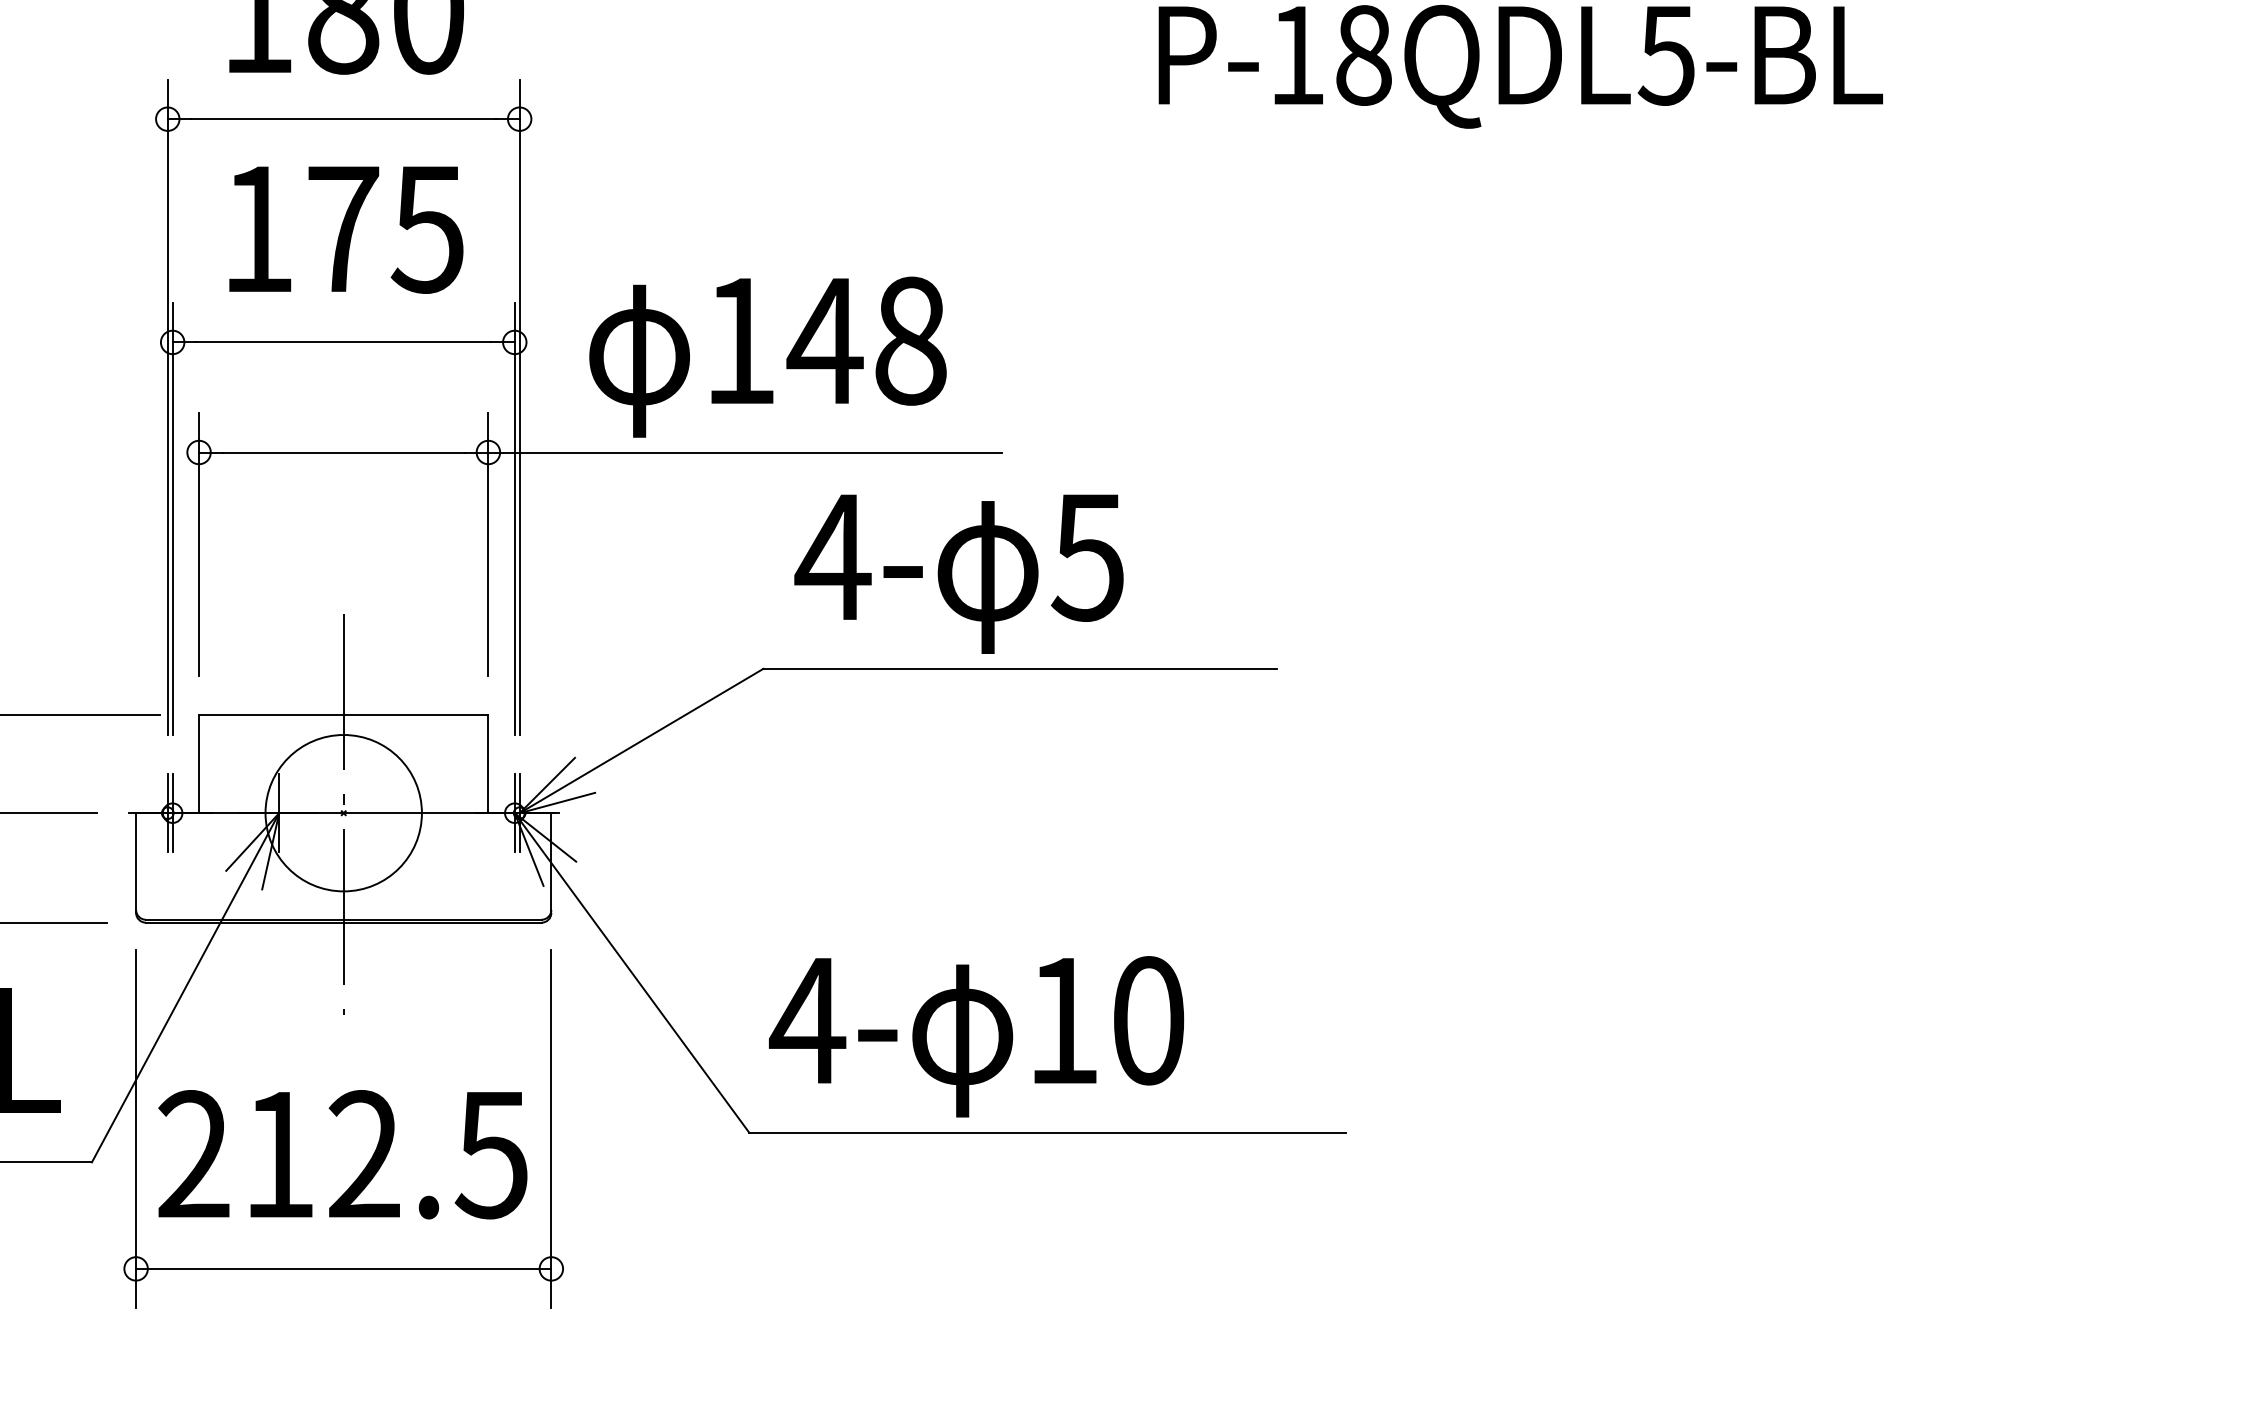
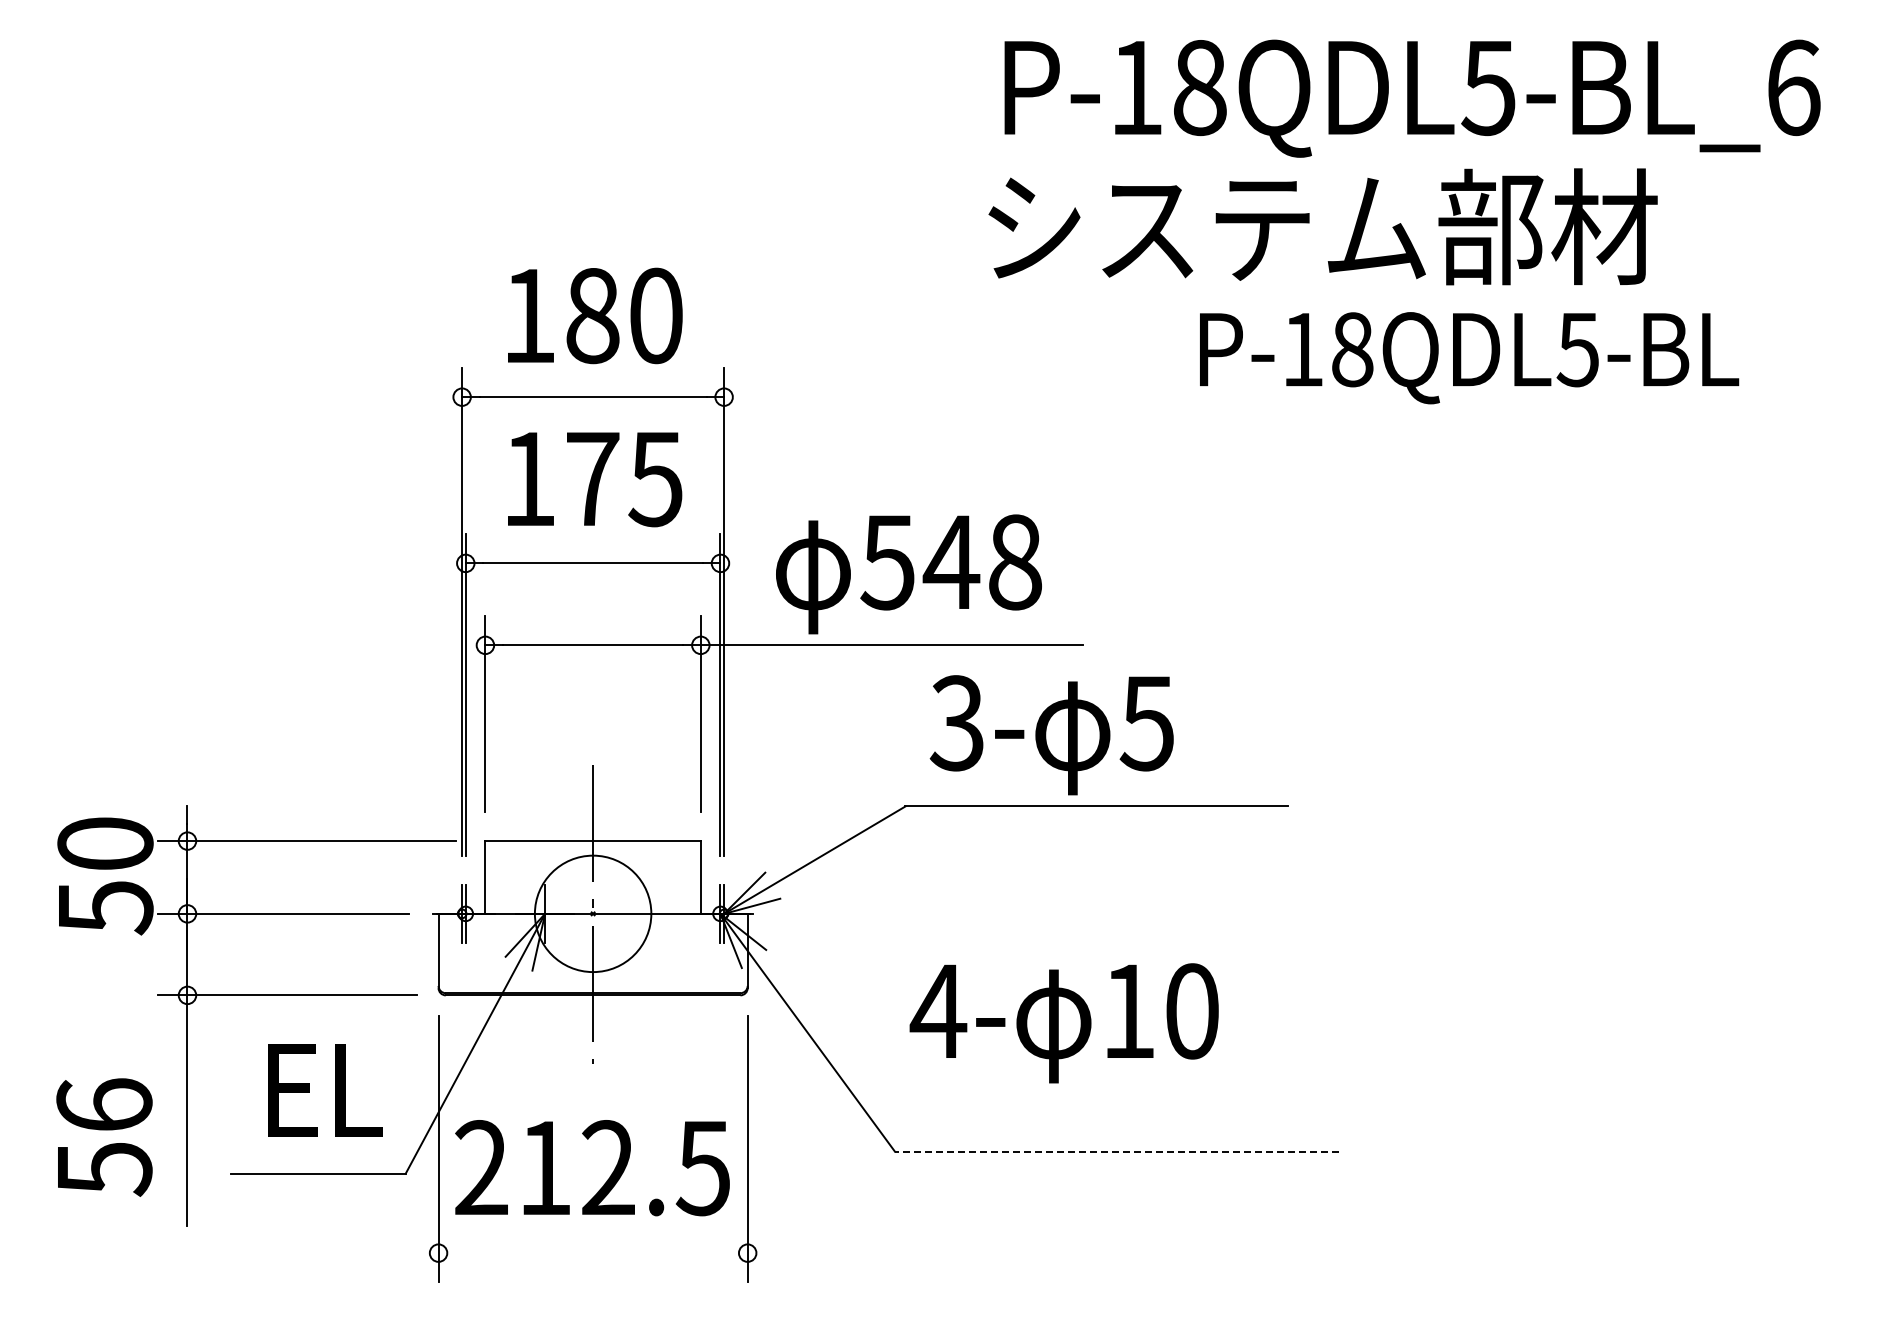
text: (739, 341) -> (887, 562), 148 -> 548
text: (833, 557) -> (957, 723), 4- -> 3-
text: (975, 1037) -> (1063, 1023), moved
line: (1046, 1132) -> (1116, 1151), solid -> dashed
line: (342, 1269) -> (592, 1253), removed

